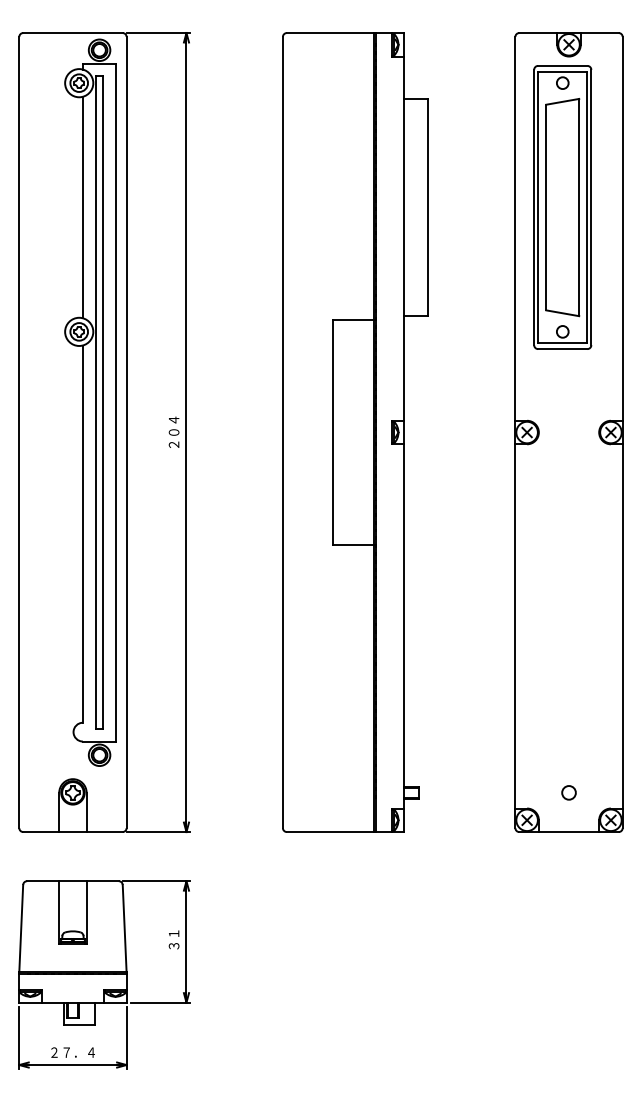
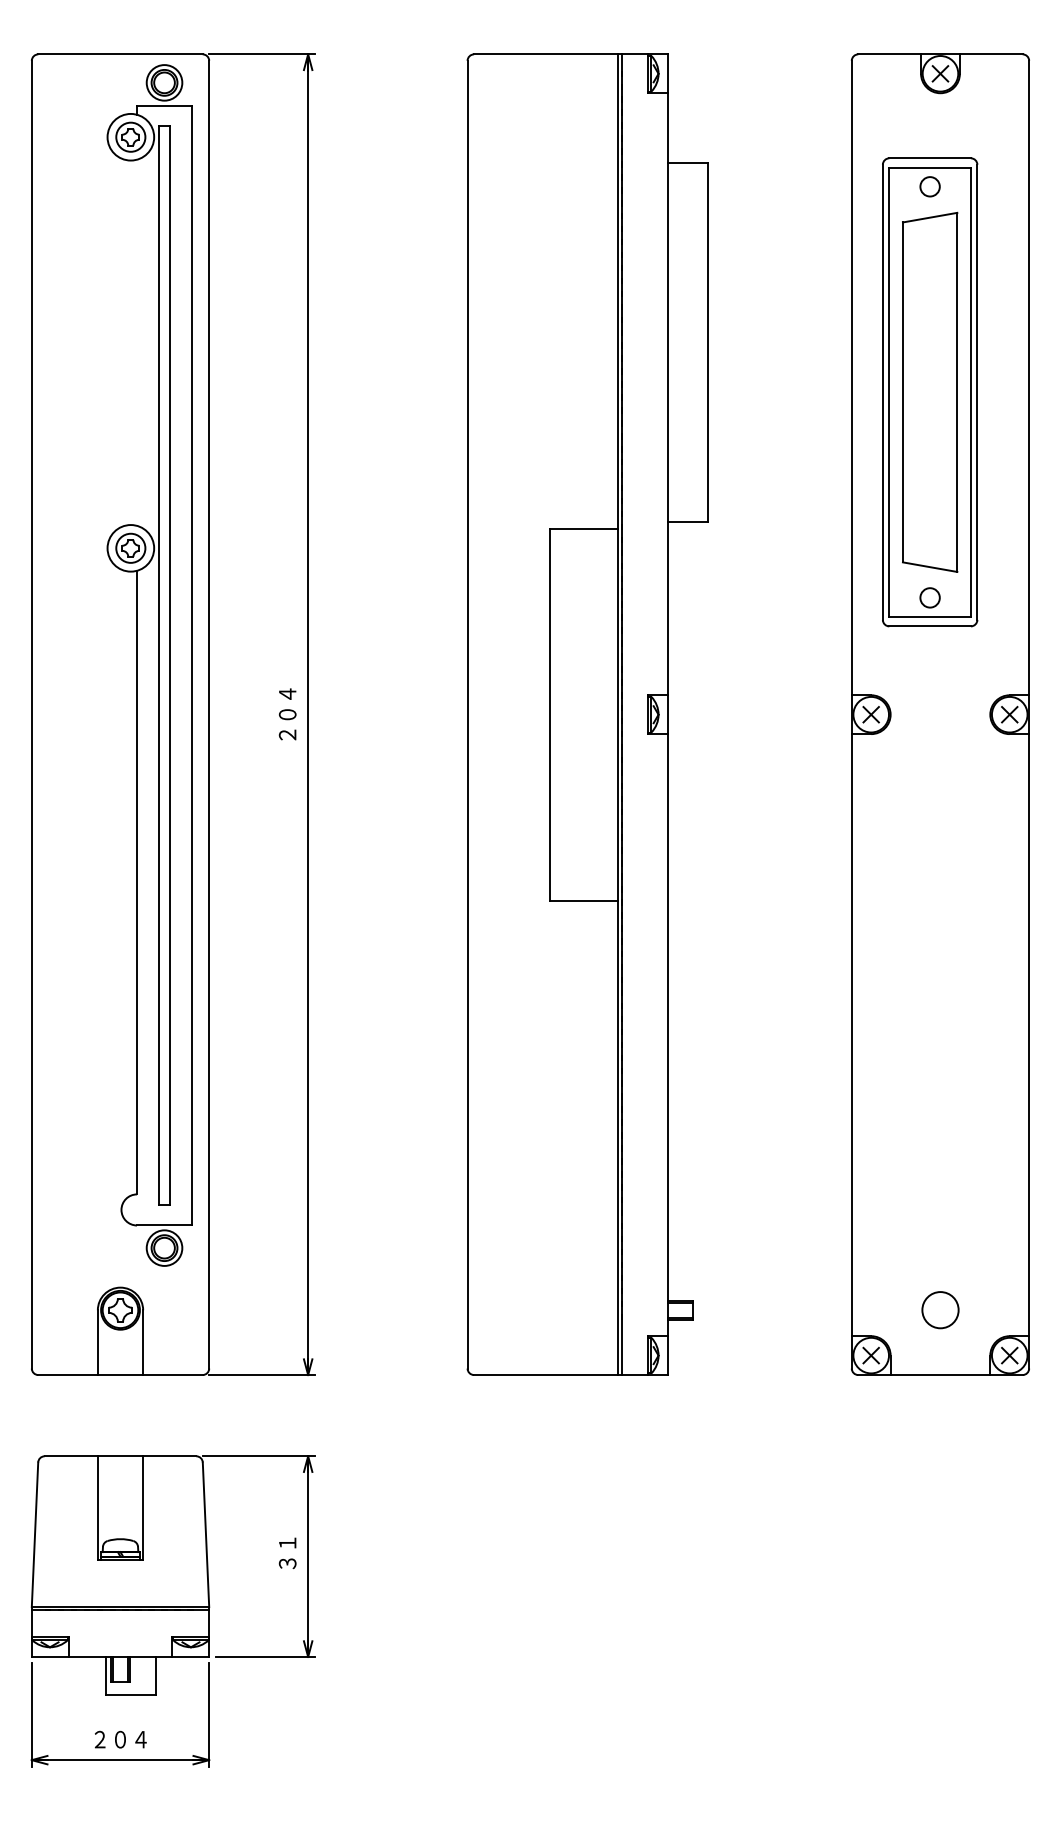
line: (82, 207) -> (136, 342), removed
part: (562, 207) -> (929, 392), moved
circle: (568, 792) -> (939, 1309), size x1.6
text: (72, 1052) -> (119, 1739), ２７．４ -> ２０４

